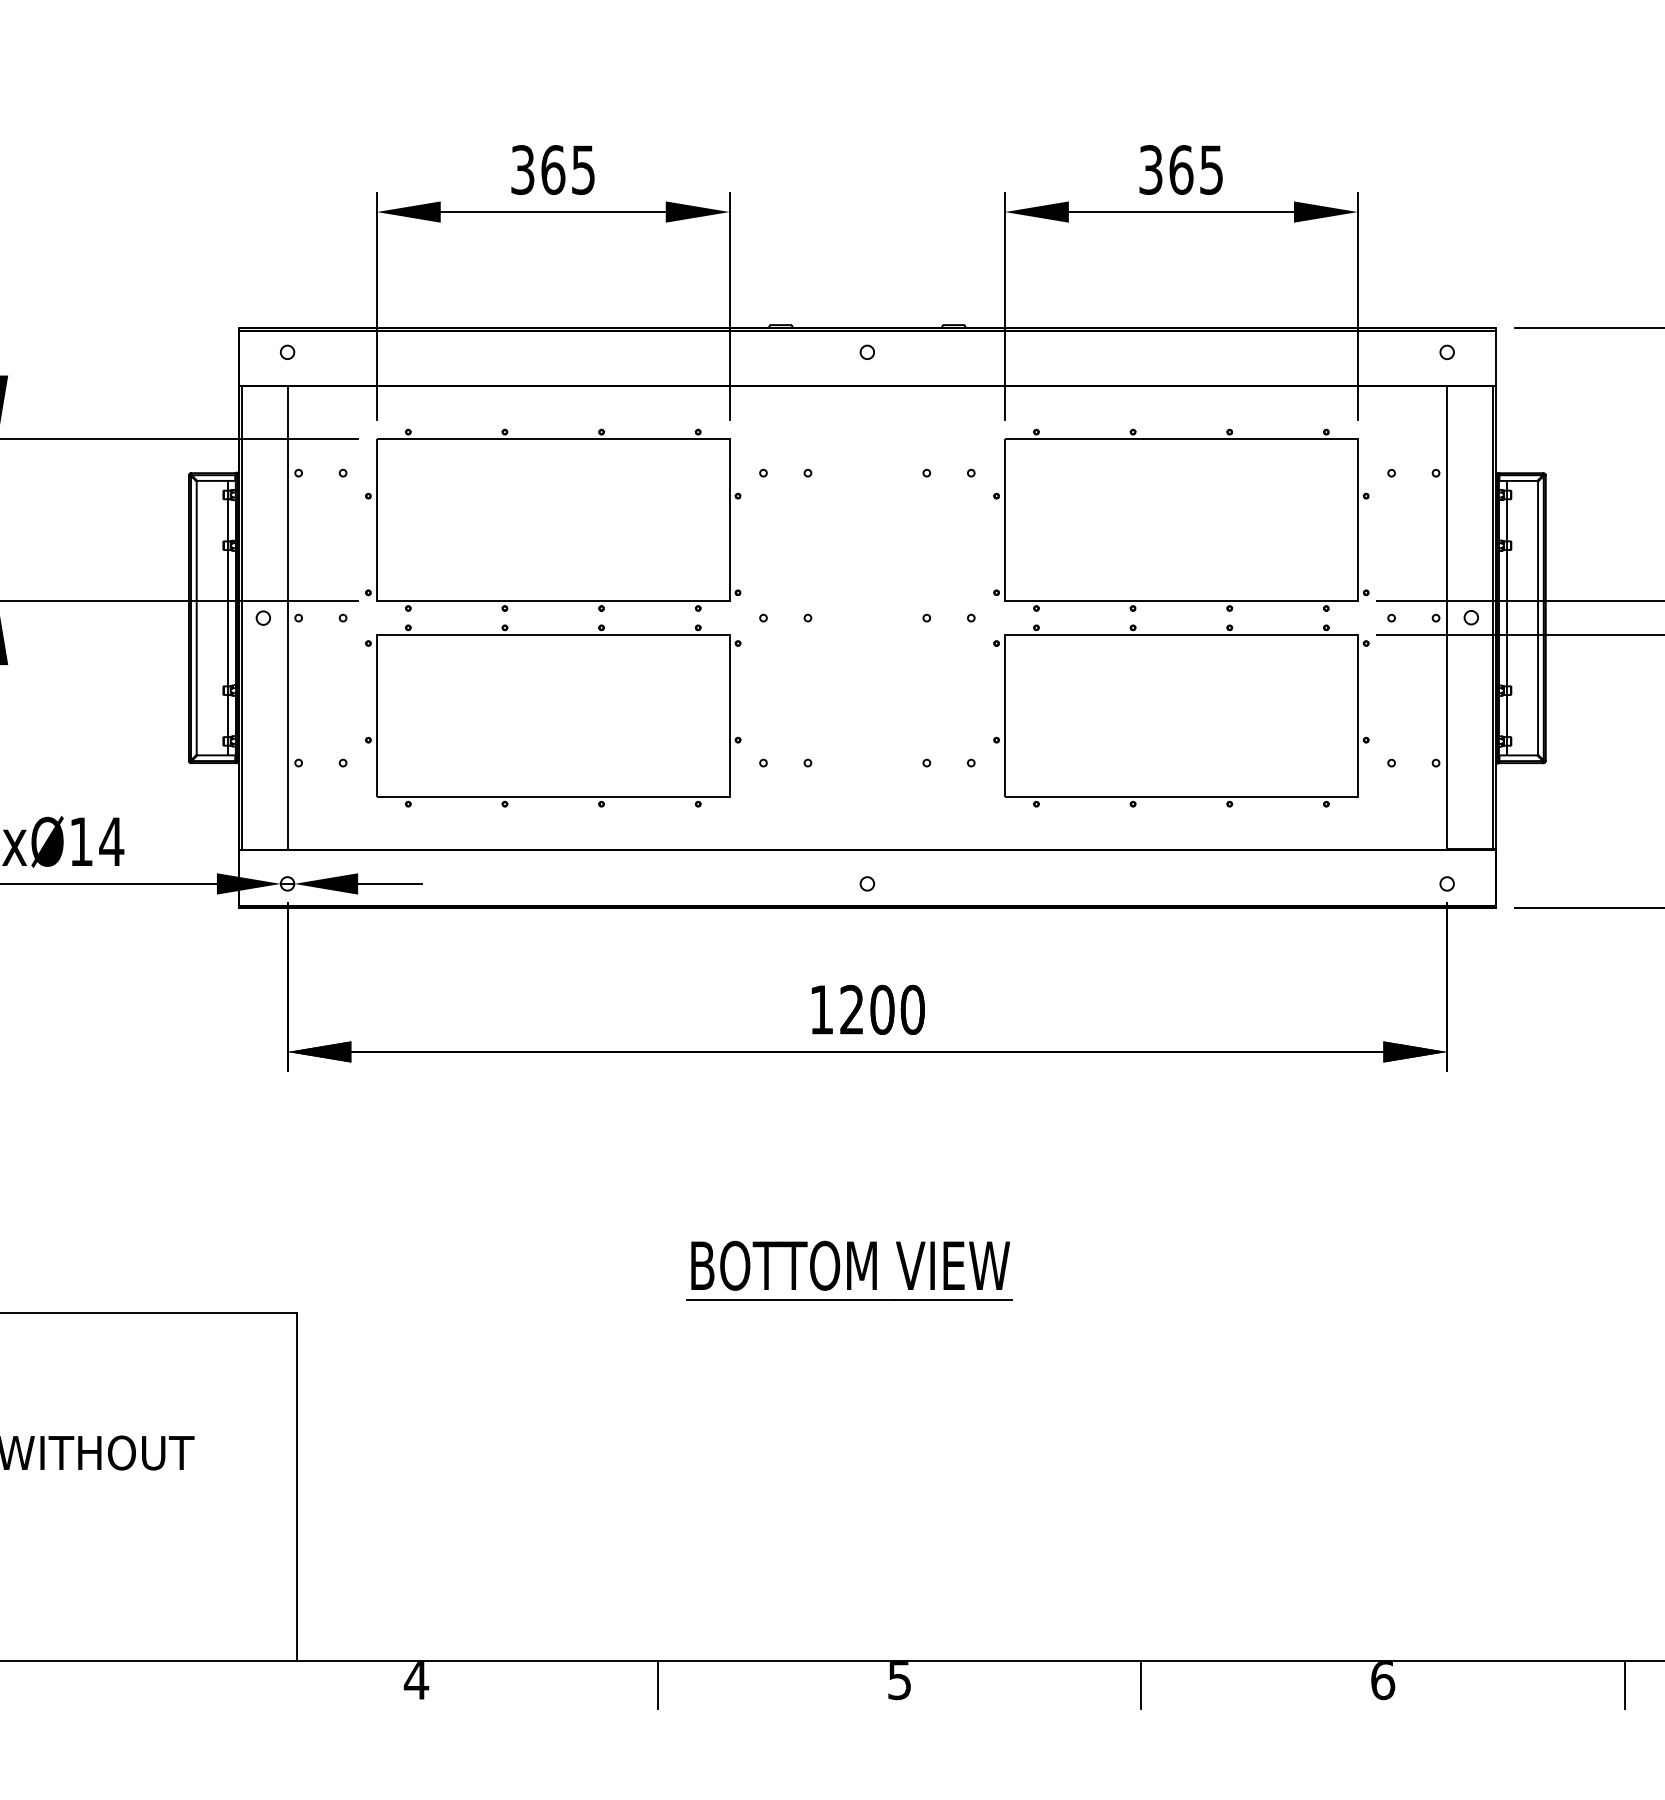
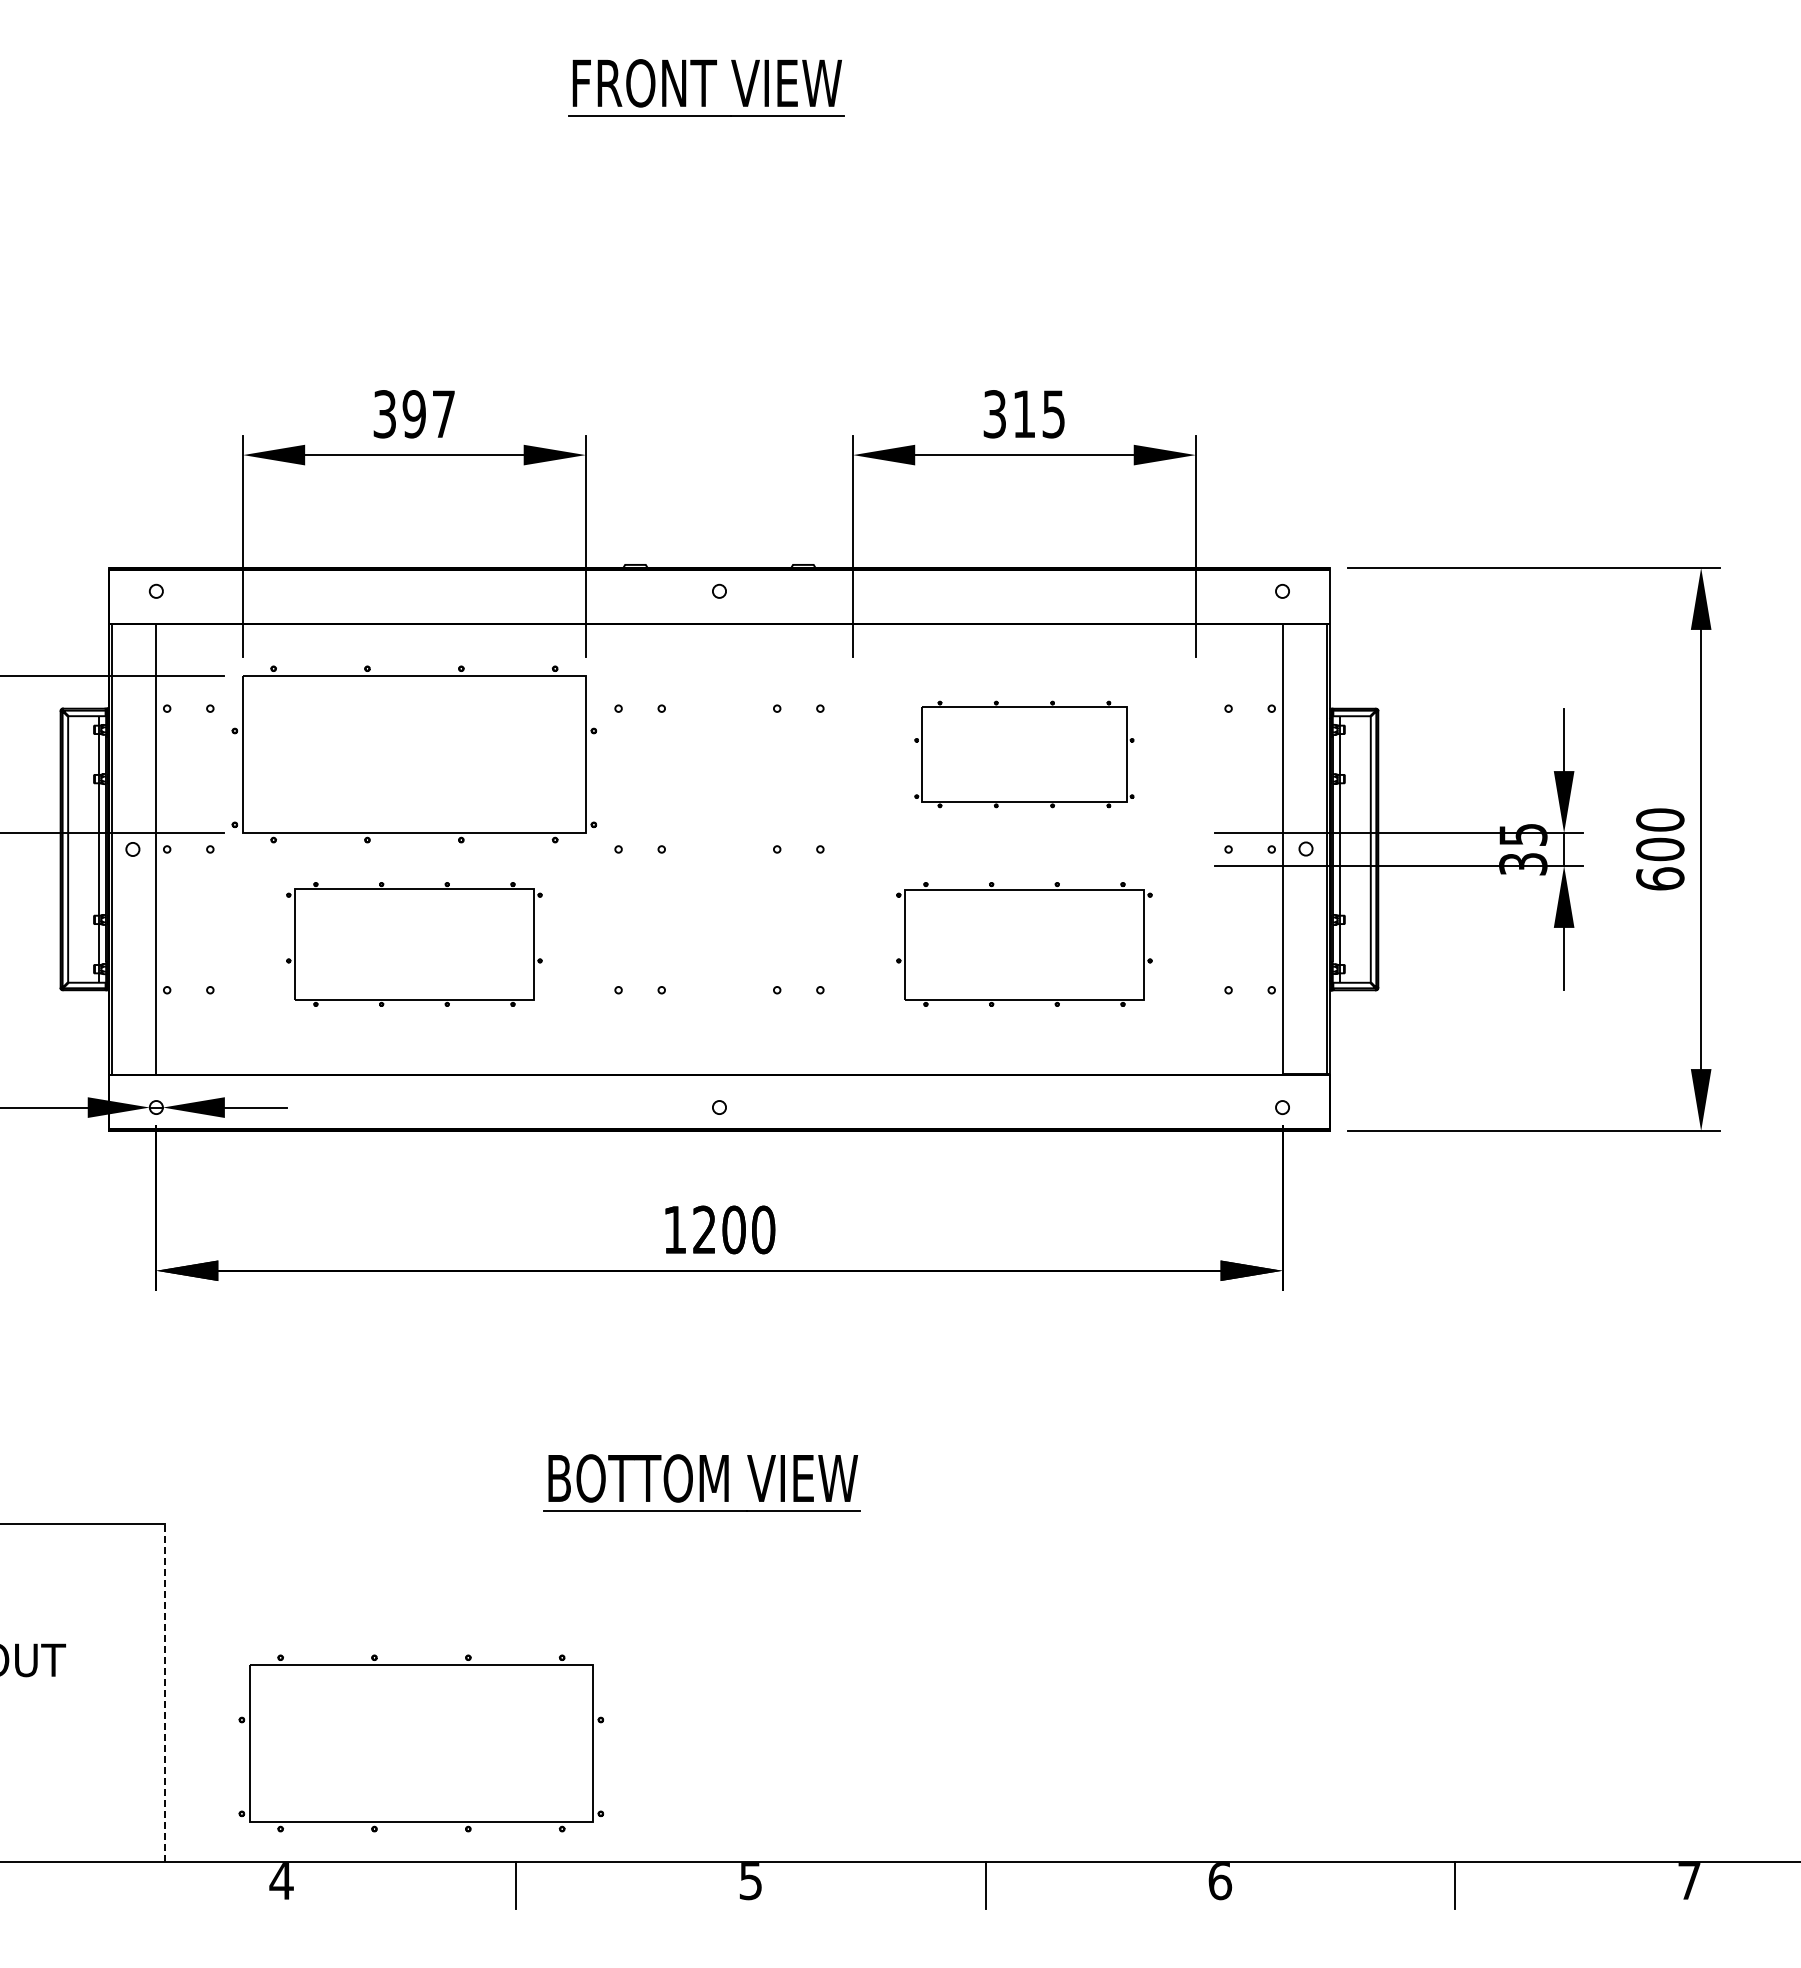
text: (567, 170) -> (428, 414), 365 -> 397
text: (1181, 170) -> (1024, 414), 365 -> 315
part: (1181, 520) -> (1024, 754), size x0.6
part: (553, 716) -> (414, 944), size x0.7
part: (1181, 716) -> (1024, 944), size x0.7
line: (296, 1487) -> (165, 1693), solid -> dashed
part: (559, 1538) -> (420, 1743), added

